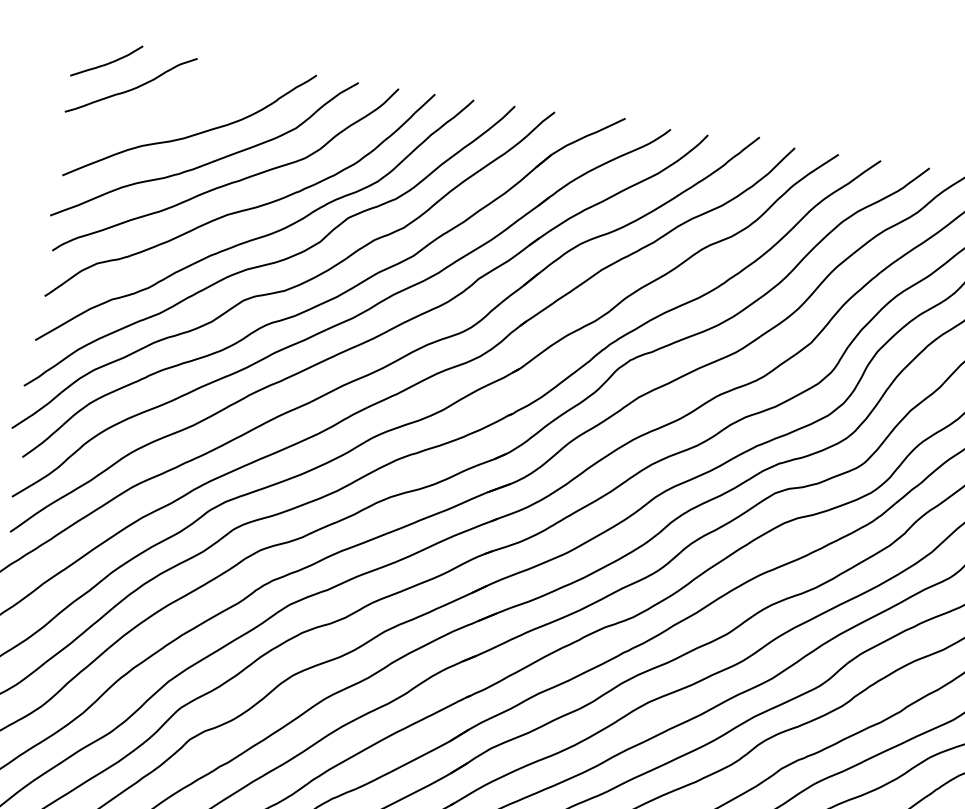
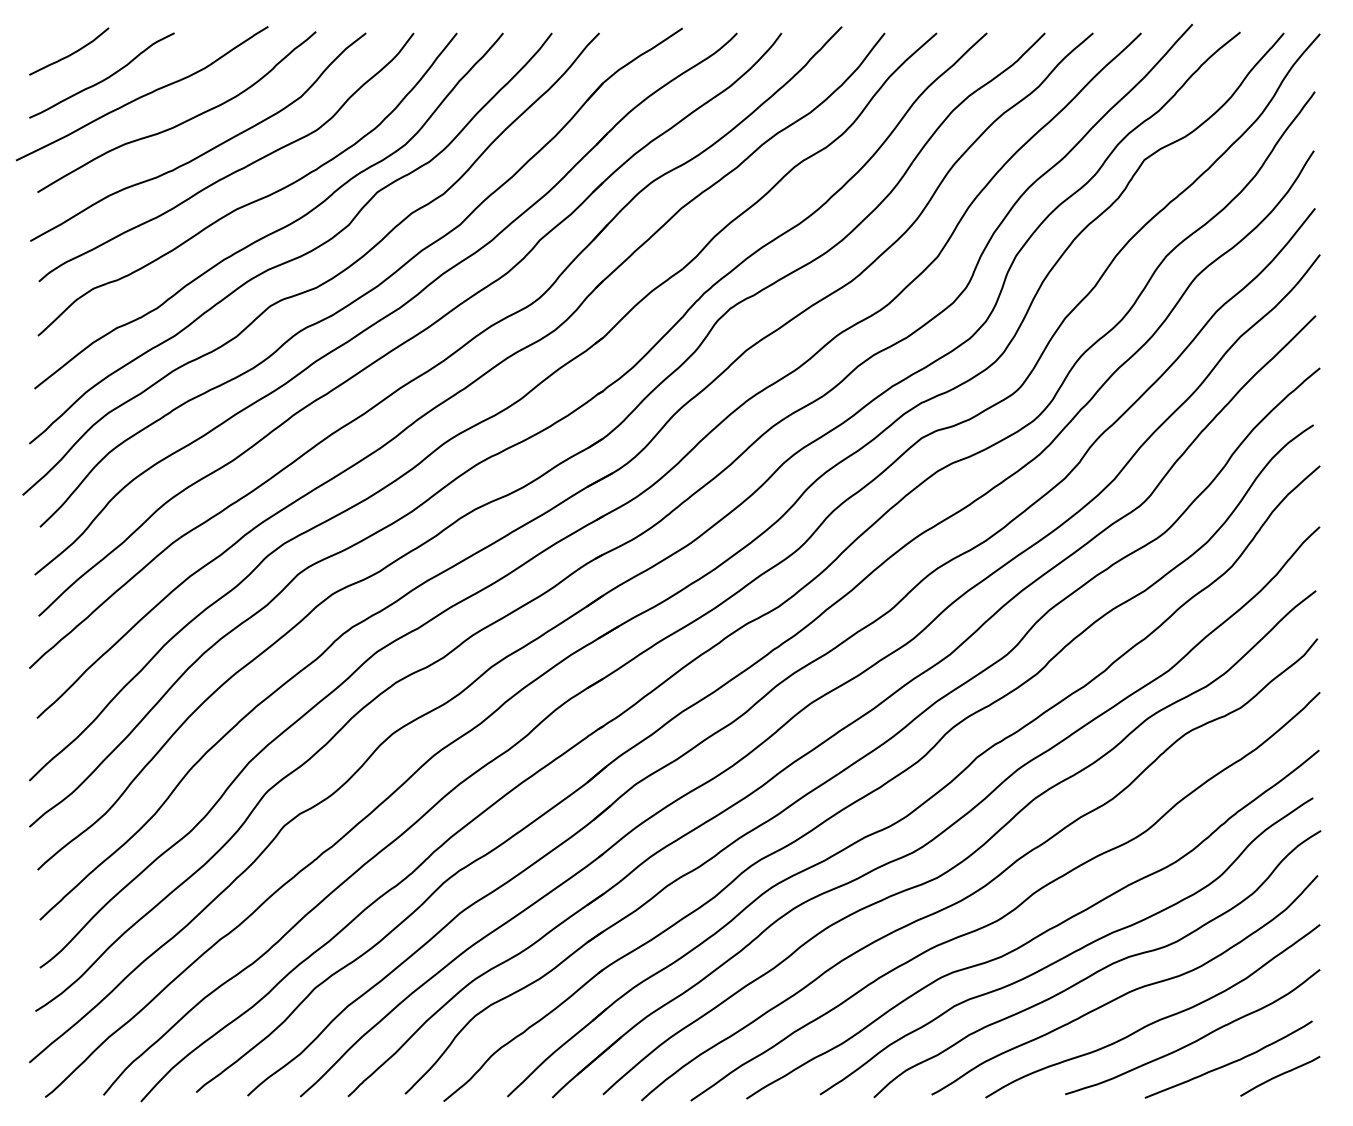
curve: (162, 107) -> (142, 95), added

